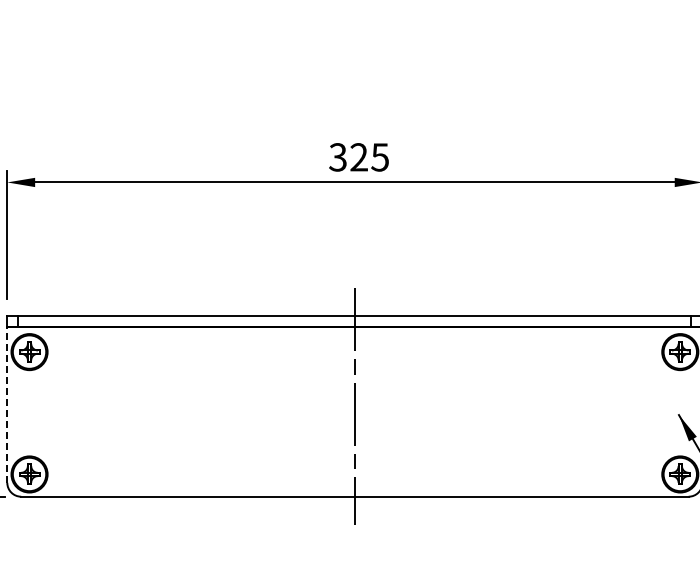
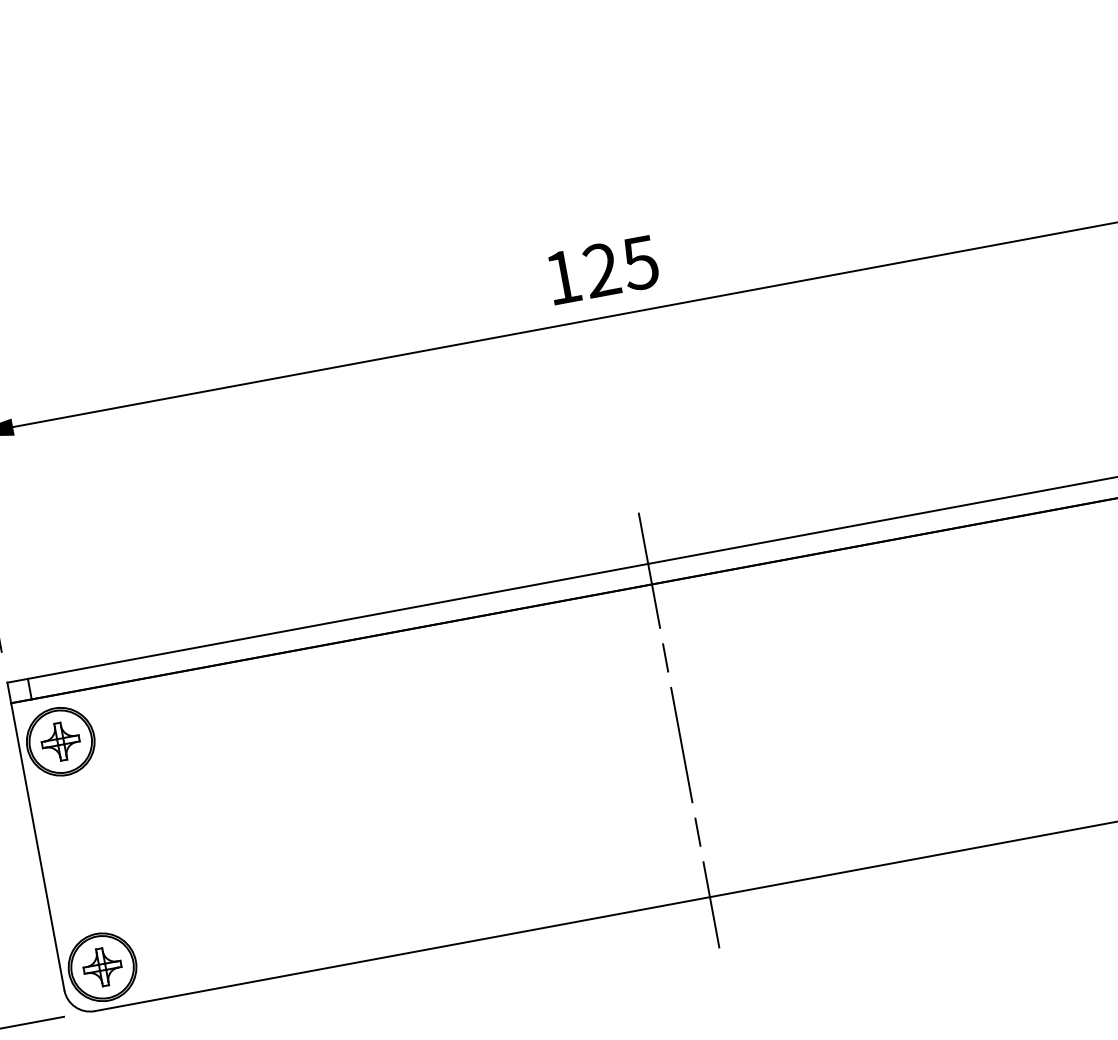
text: (337, 157) -> (561, 277), 325 -> 125
line: (7, 404) -> (38, 845), dashed -> solid

